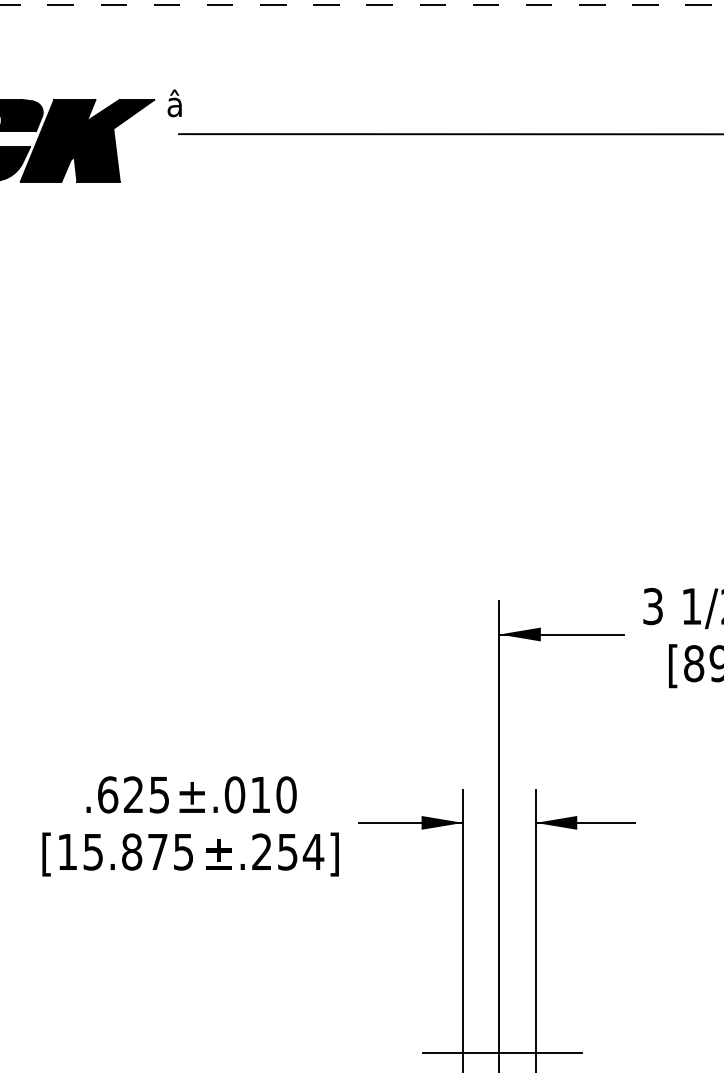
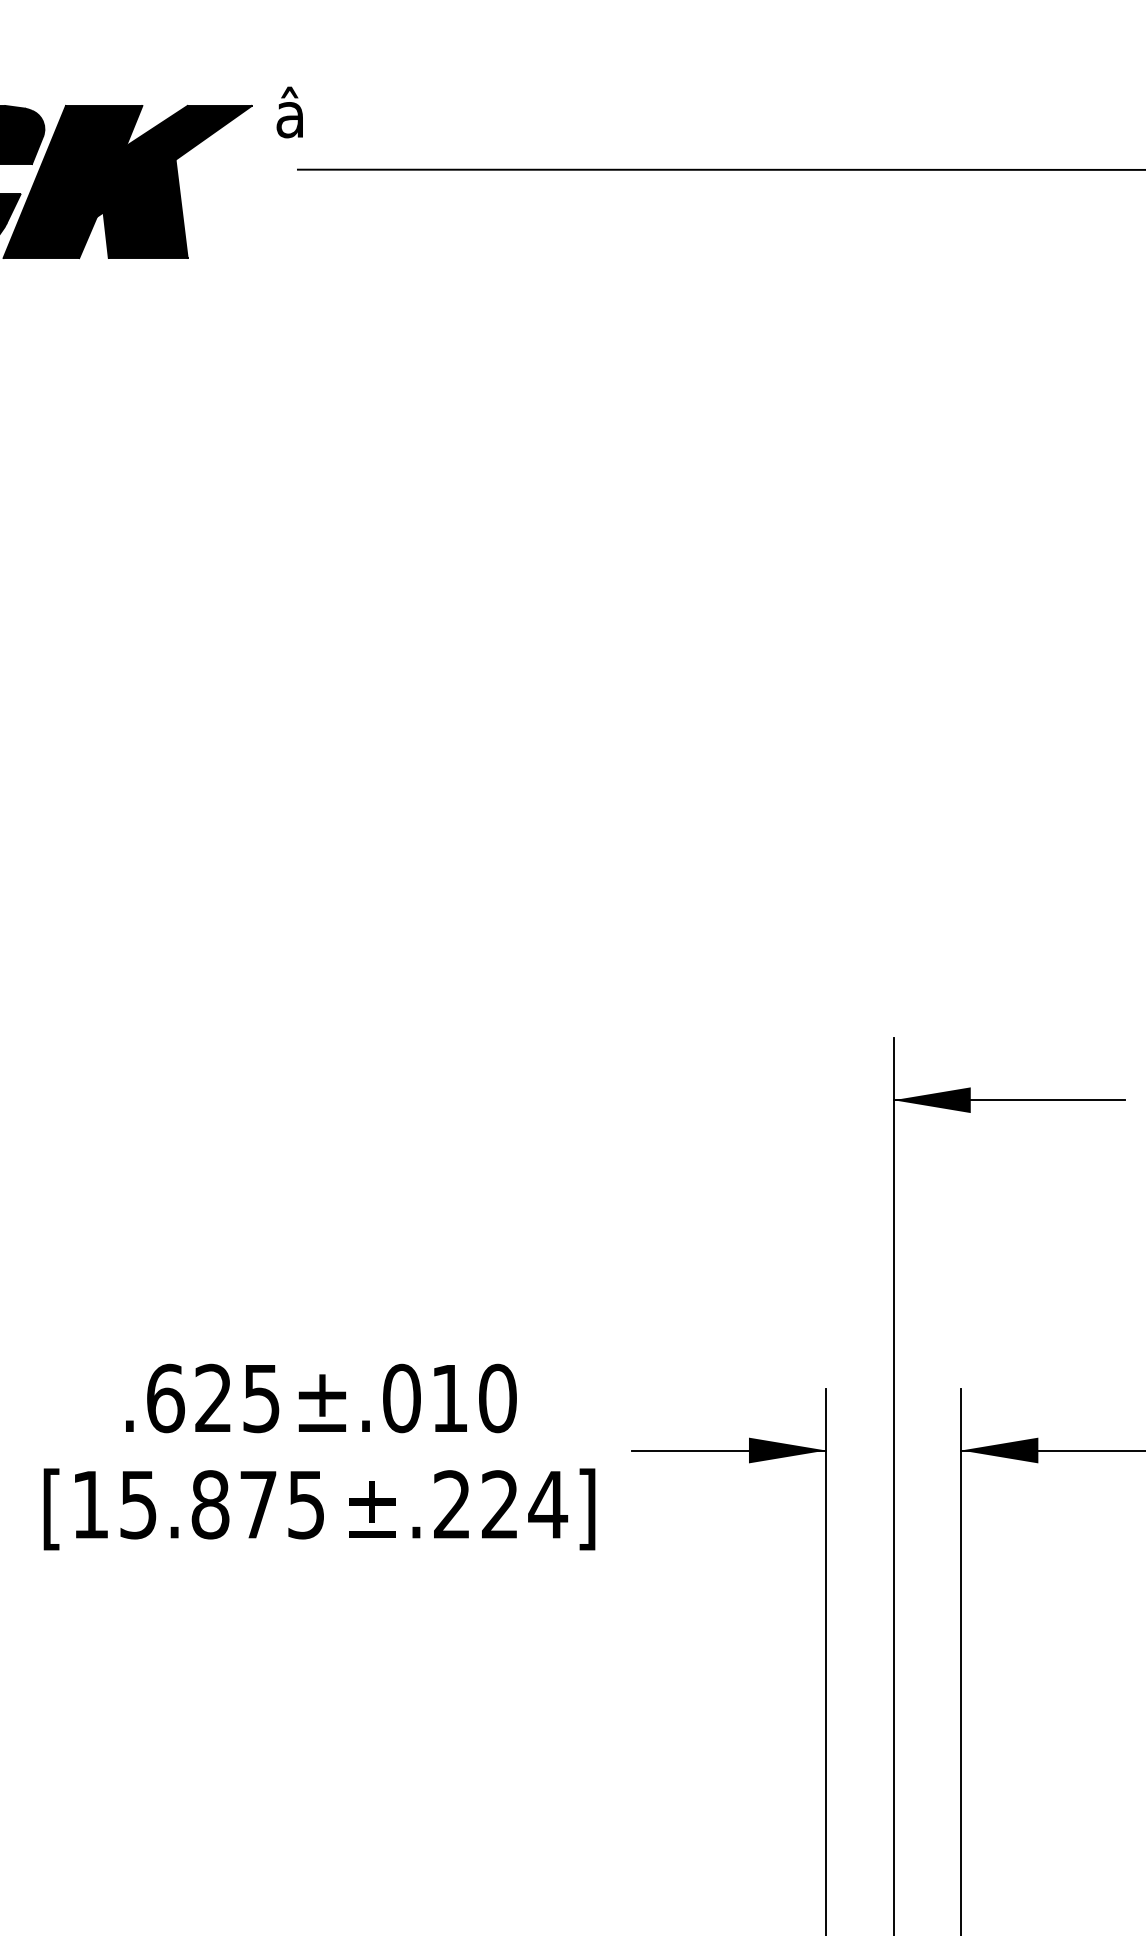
text: (287, 851) -> (499, 1503), .254] -> .224]
line: (502, 1053) -> (899, 1879), removed

